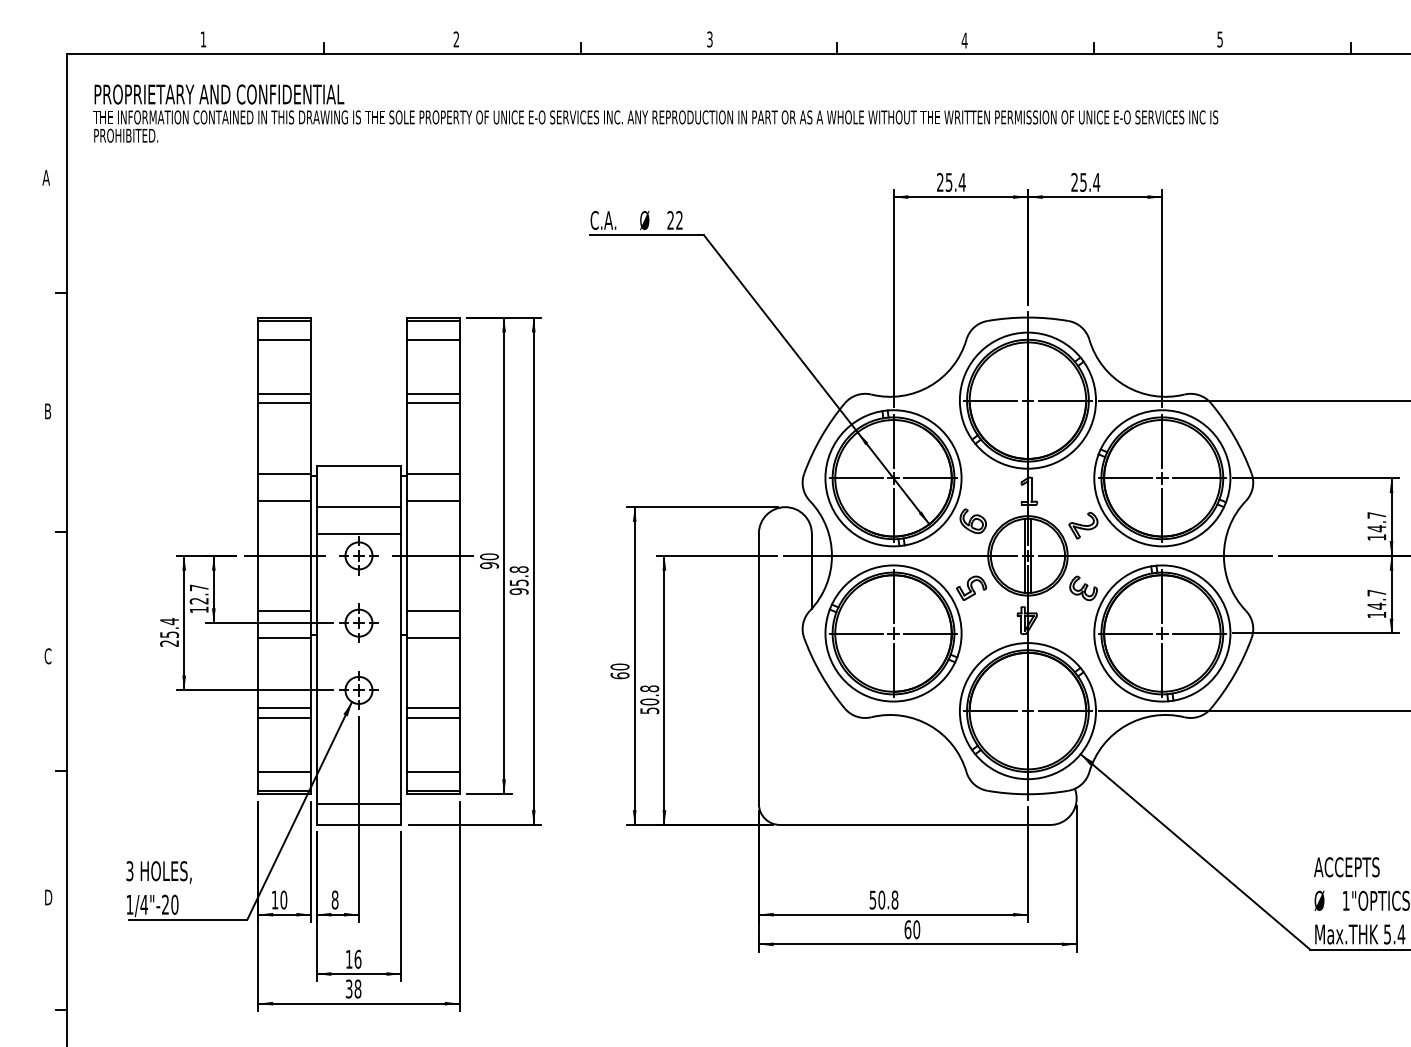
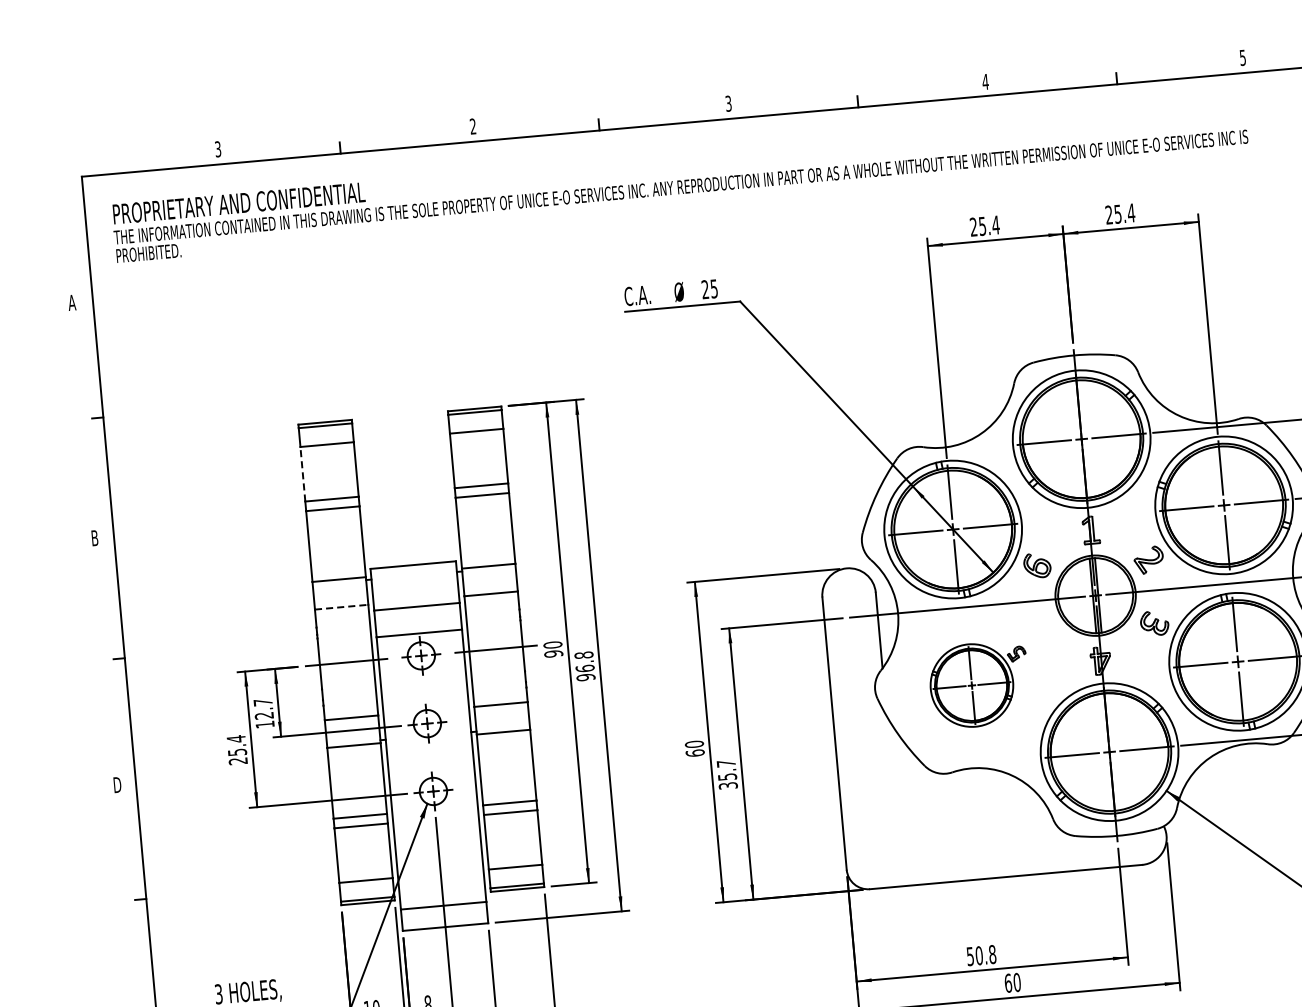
text: (203, 39) -> (218, 149), 1 -> 3
text: (679, 219) -> (714, 287), 22 -> 25
line: (258, 366) -> (303, 473), solid -> dashed
line: (285, 501) -> (342, 607), solid -> dashed
text: (518, 582) -> (584, 668), 95.8 -> 96.8
part: (905, 633) -> (979, 684), size x0.6
text: (48, 656) -> (117, 785), C -> D
text: (649, 699) -> (727, 774), 50.8 -> 35.7

